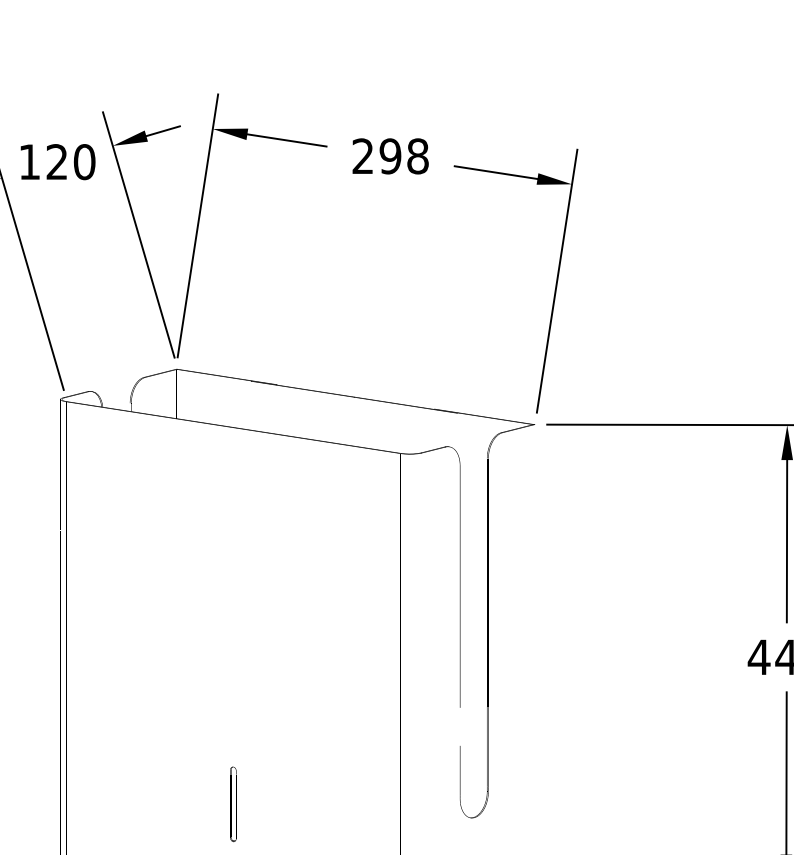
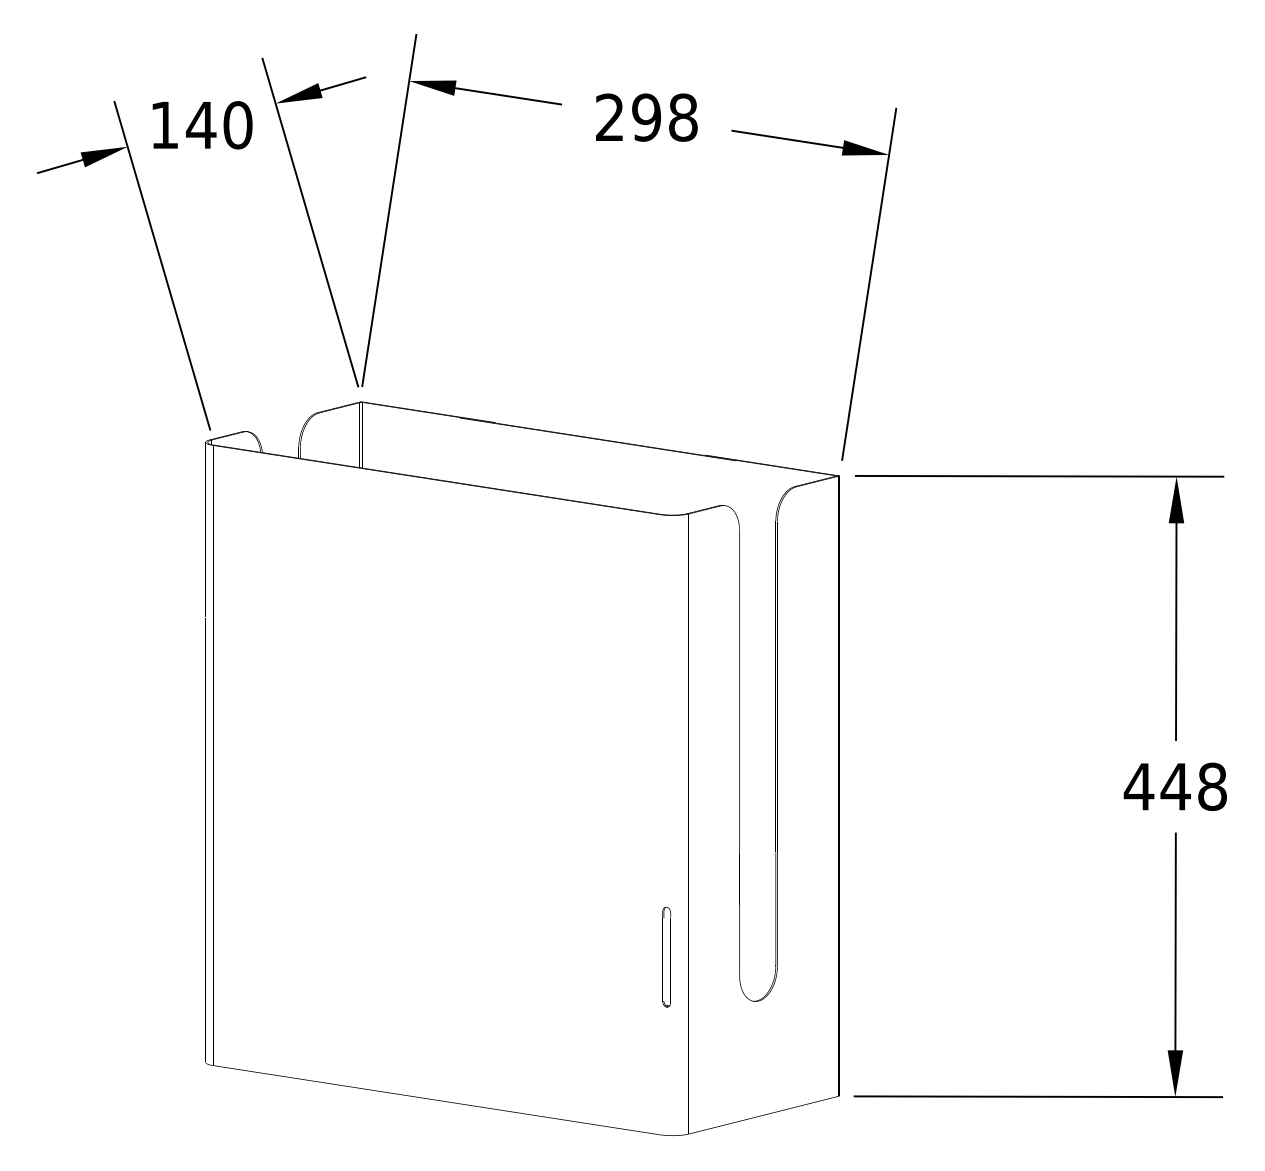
text: (57, 161) -> (201, 124), 120 -> 140
part: (233, 803) -> (666, 956), moved

